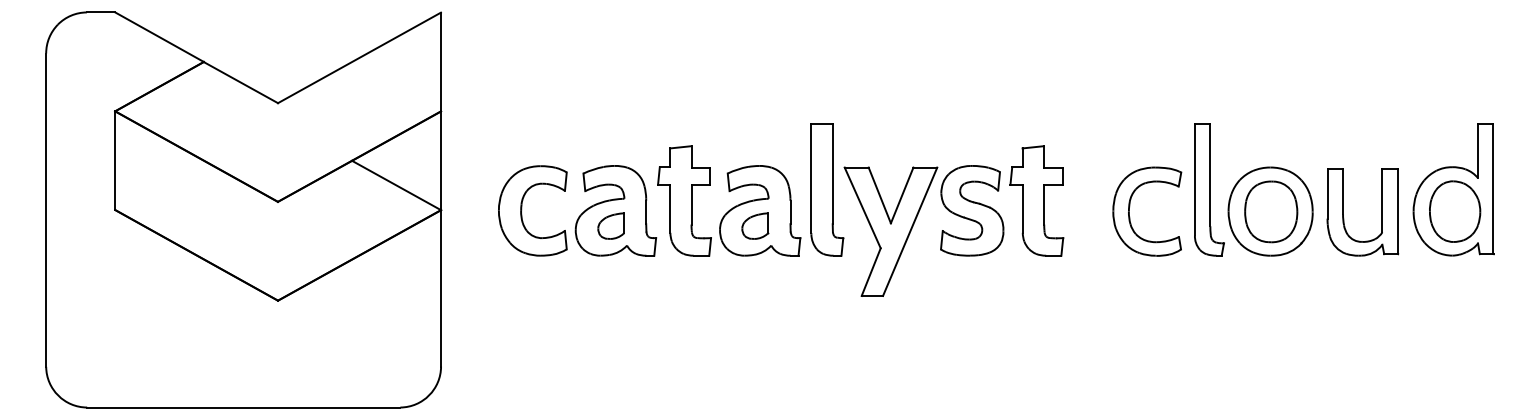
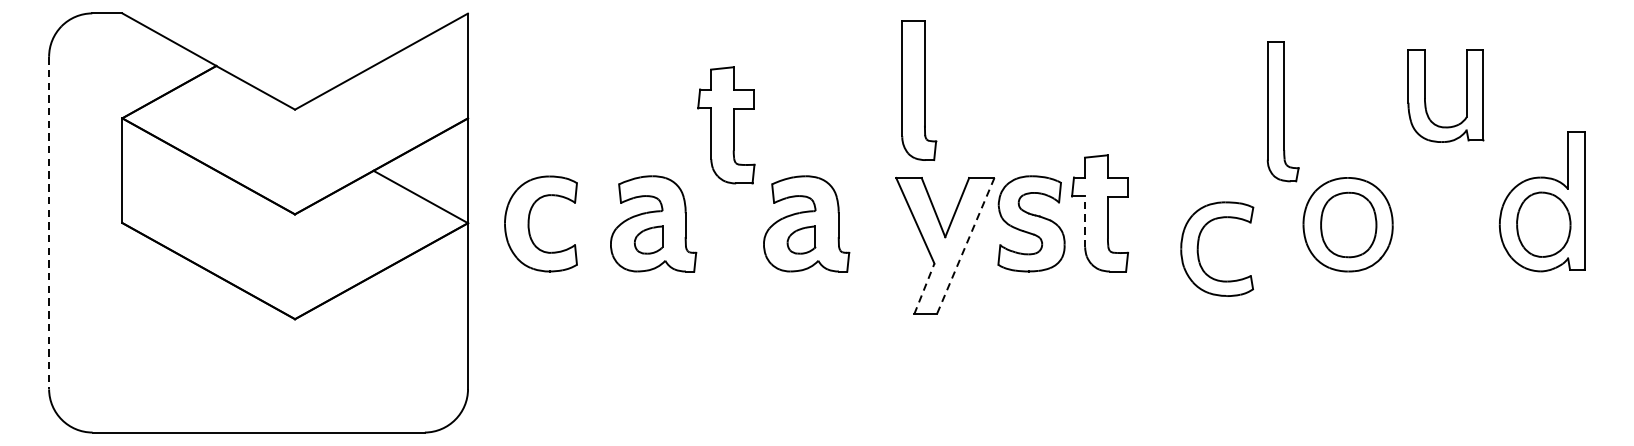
part: (827, 189) -> (919, 89), moved
part: (1209, 189) -> (1283, 111), moved
part: (684, 200) -> (726, 124), moved
part: (1130, 206) -> (1199, 243), moved
line: (1022, 208) -> (1084, 221), solid -> dashed
line: (46, 210) -> (49, 223), solid -> dashed
part: (522, 210) -> (530, 223), moved
part: (1344, 218) -> (1426, 102), moved
line: (910, 231) -> (966, 245), solid -> dashed
line: (871, 272) -> (924, 289), solid -> dashed

